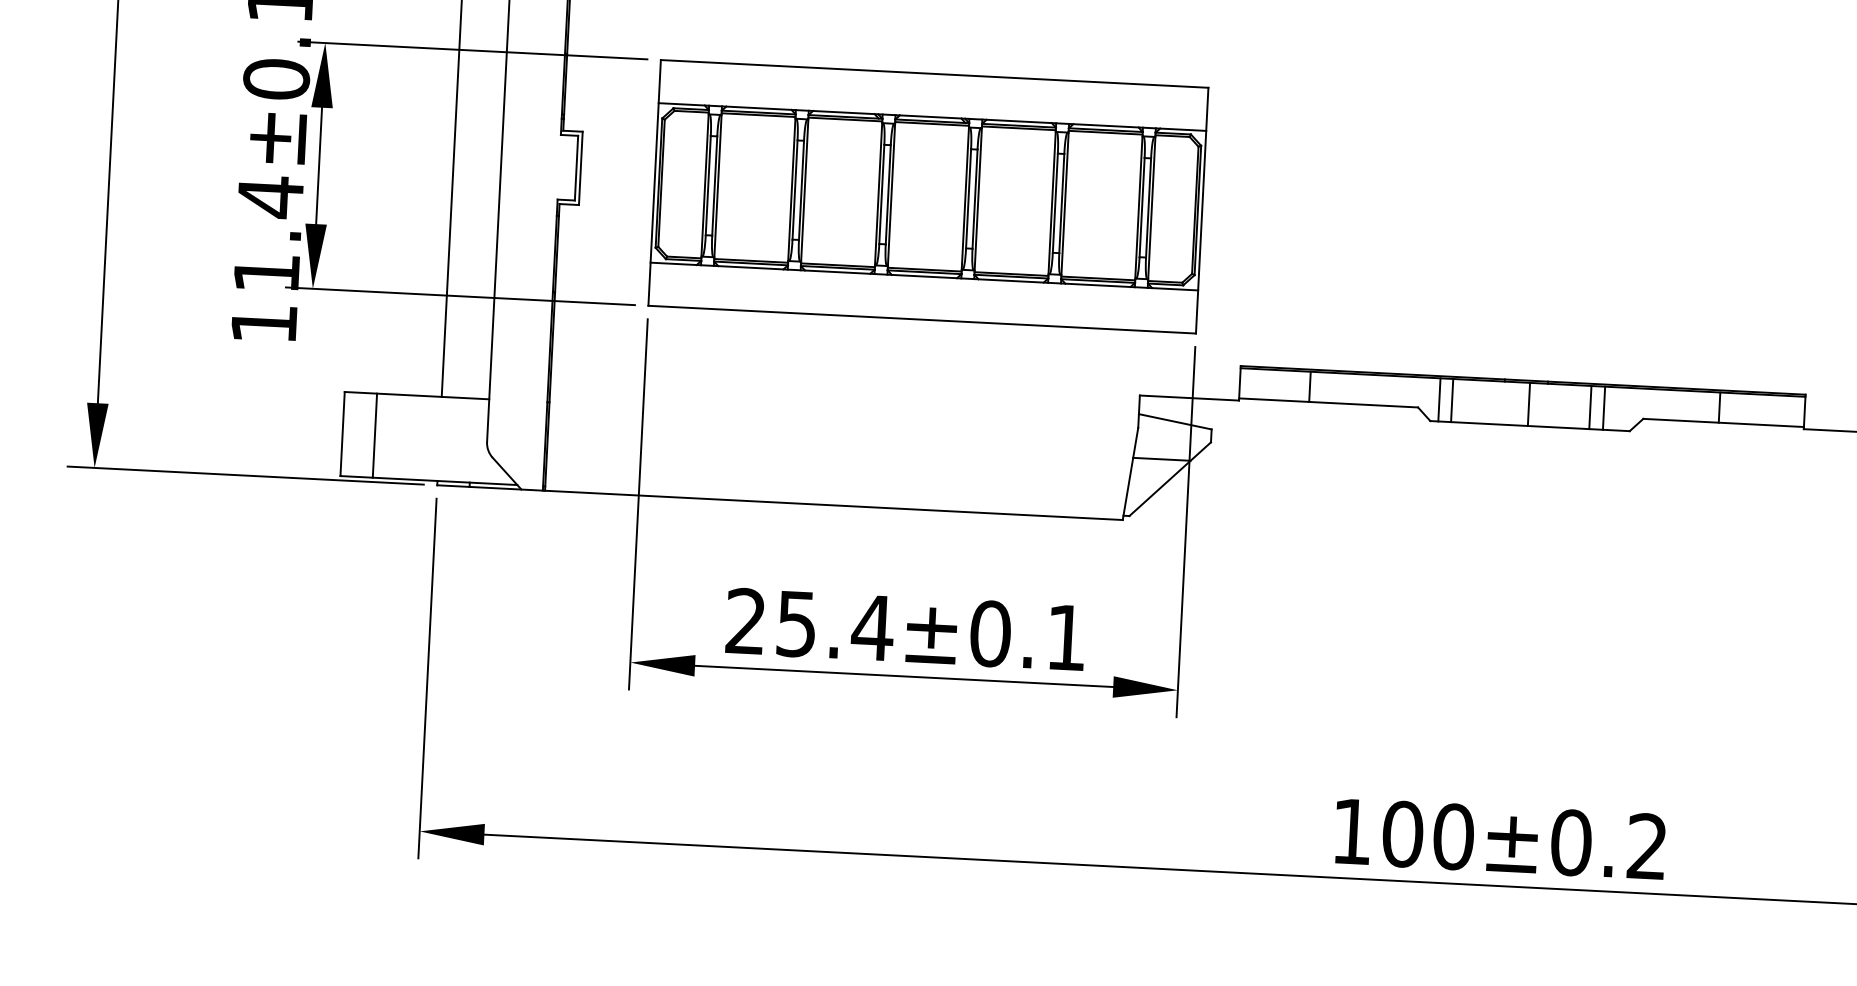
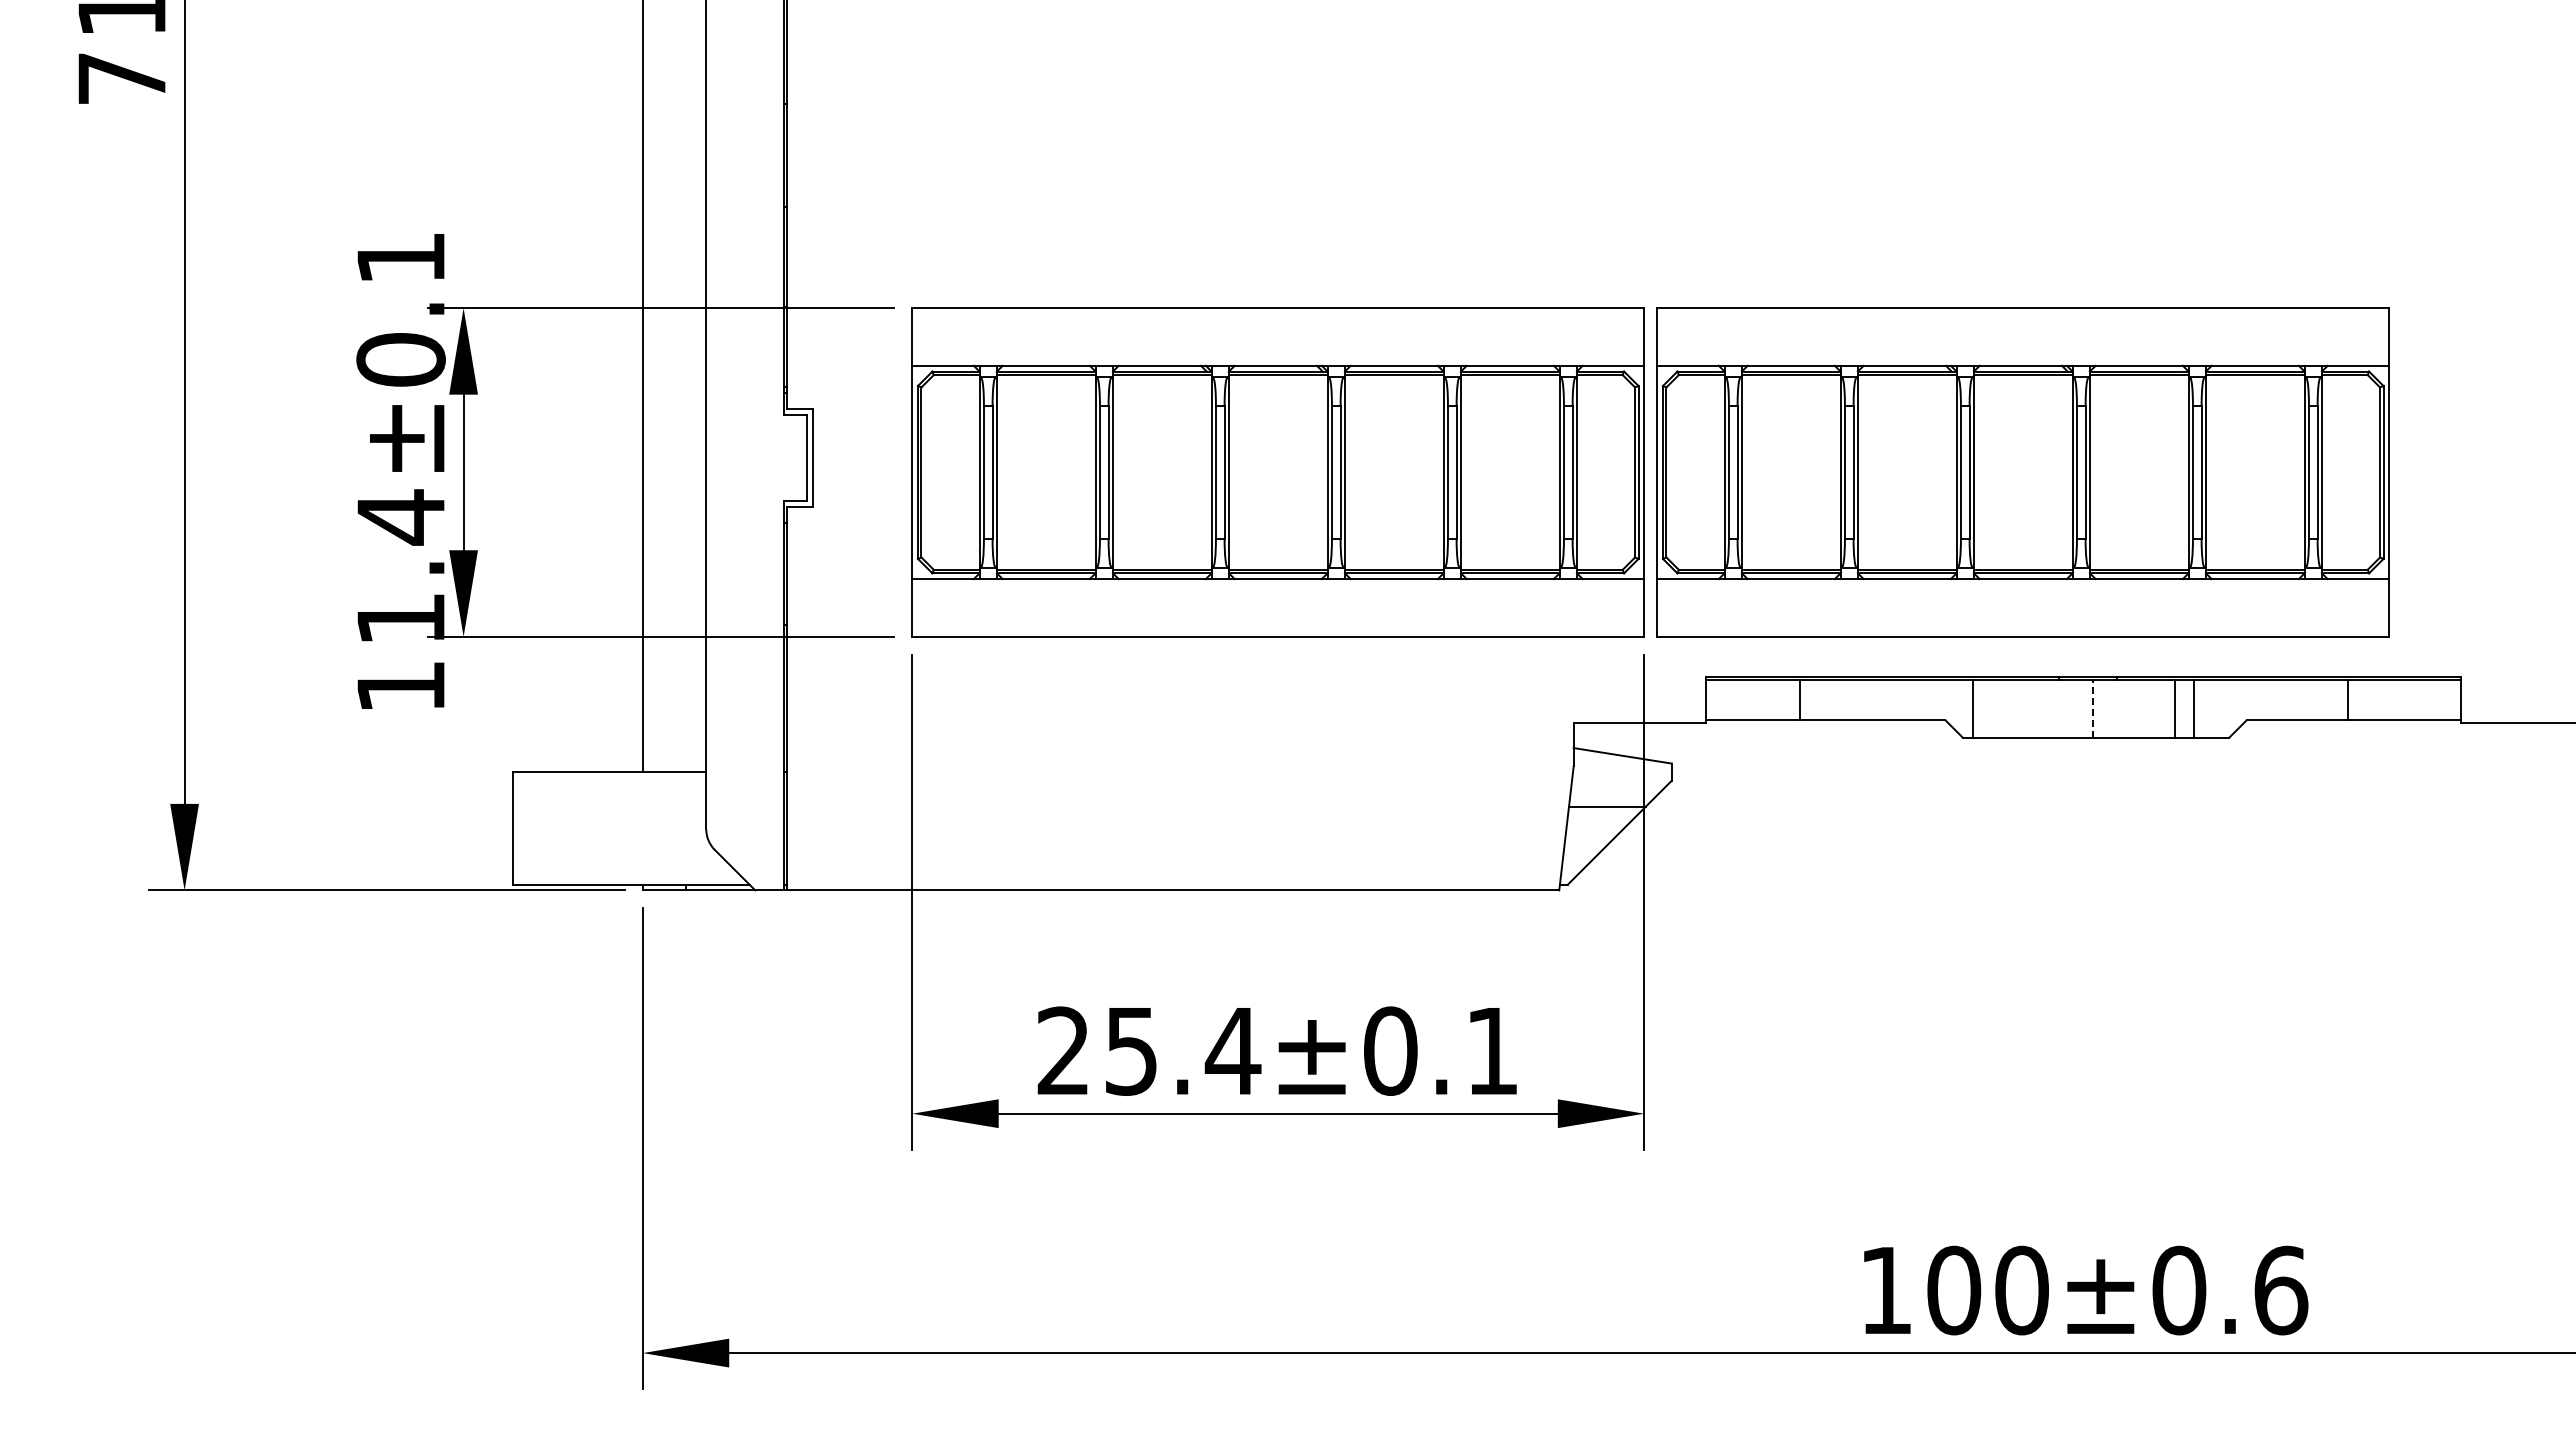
part: (1485, 225) -> (2022, 472), added
line: (1452, 400) -> (1990, 708), removed
line: (1529, 404) -> (2093, 708), solid -> dashed
line: (375, 435) -> (556, 828), removed
text: (1647, 846) -> (2281, 1290), ±0.2 -> ±0.6

